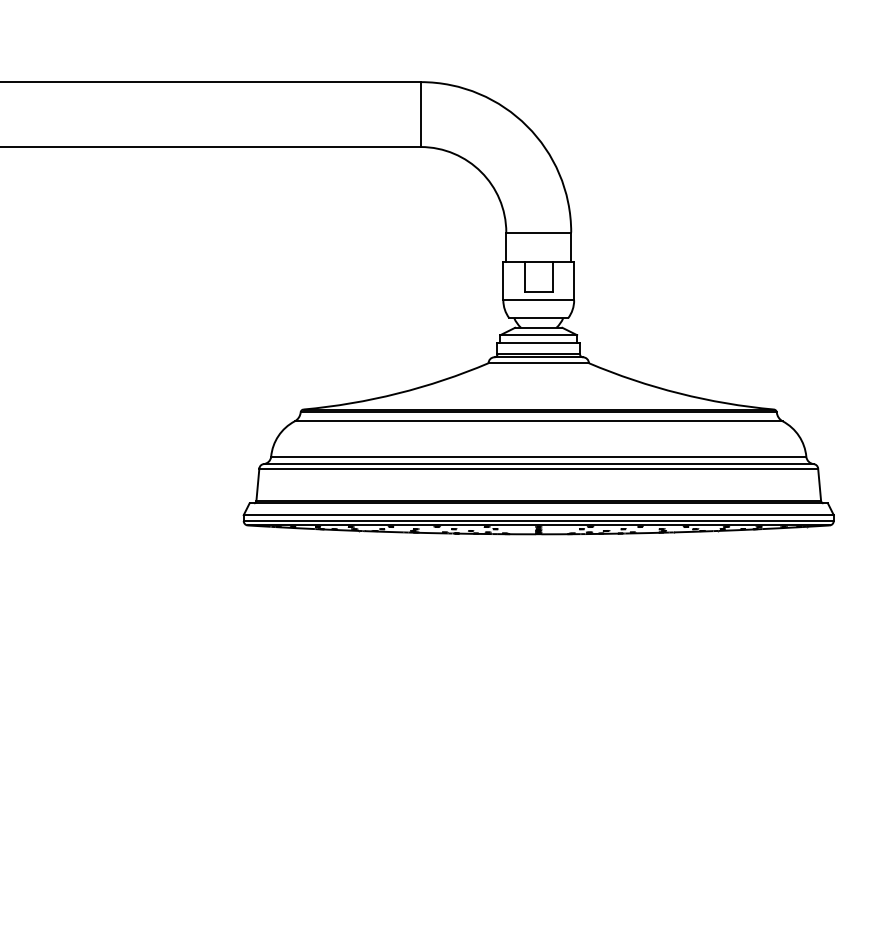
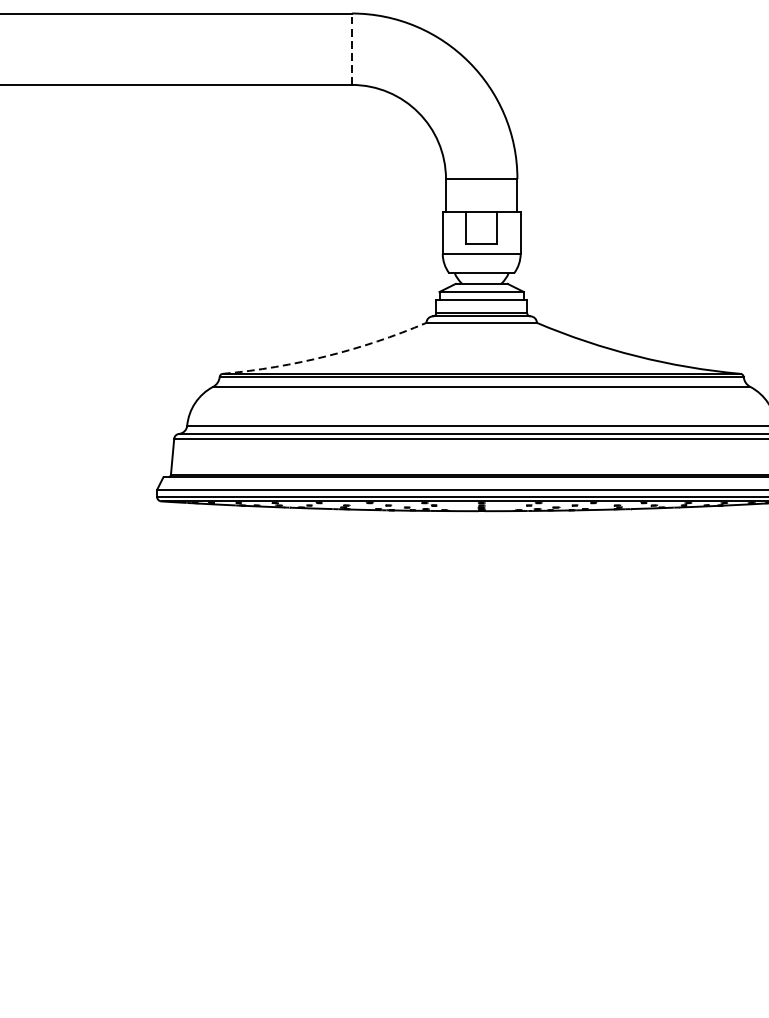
line: (420, 114) -> (351, 49), solid -> dashed
arc: (397, 393) -> (326, 356), solid -> dashed

